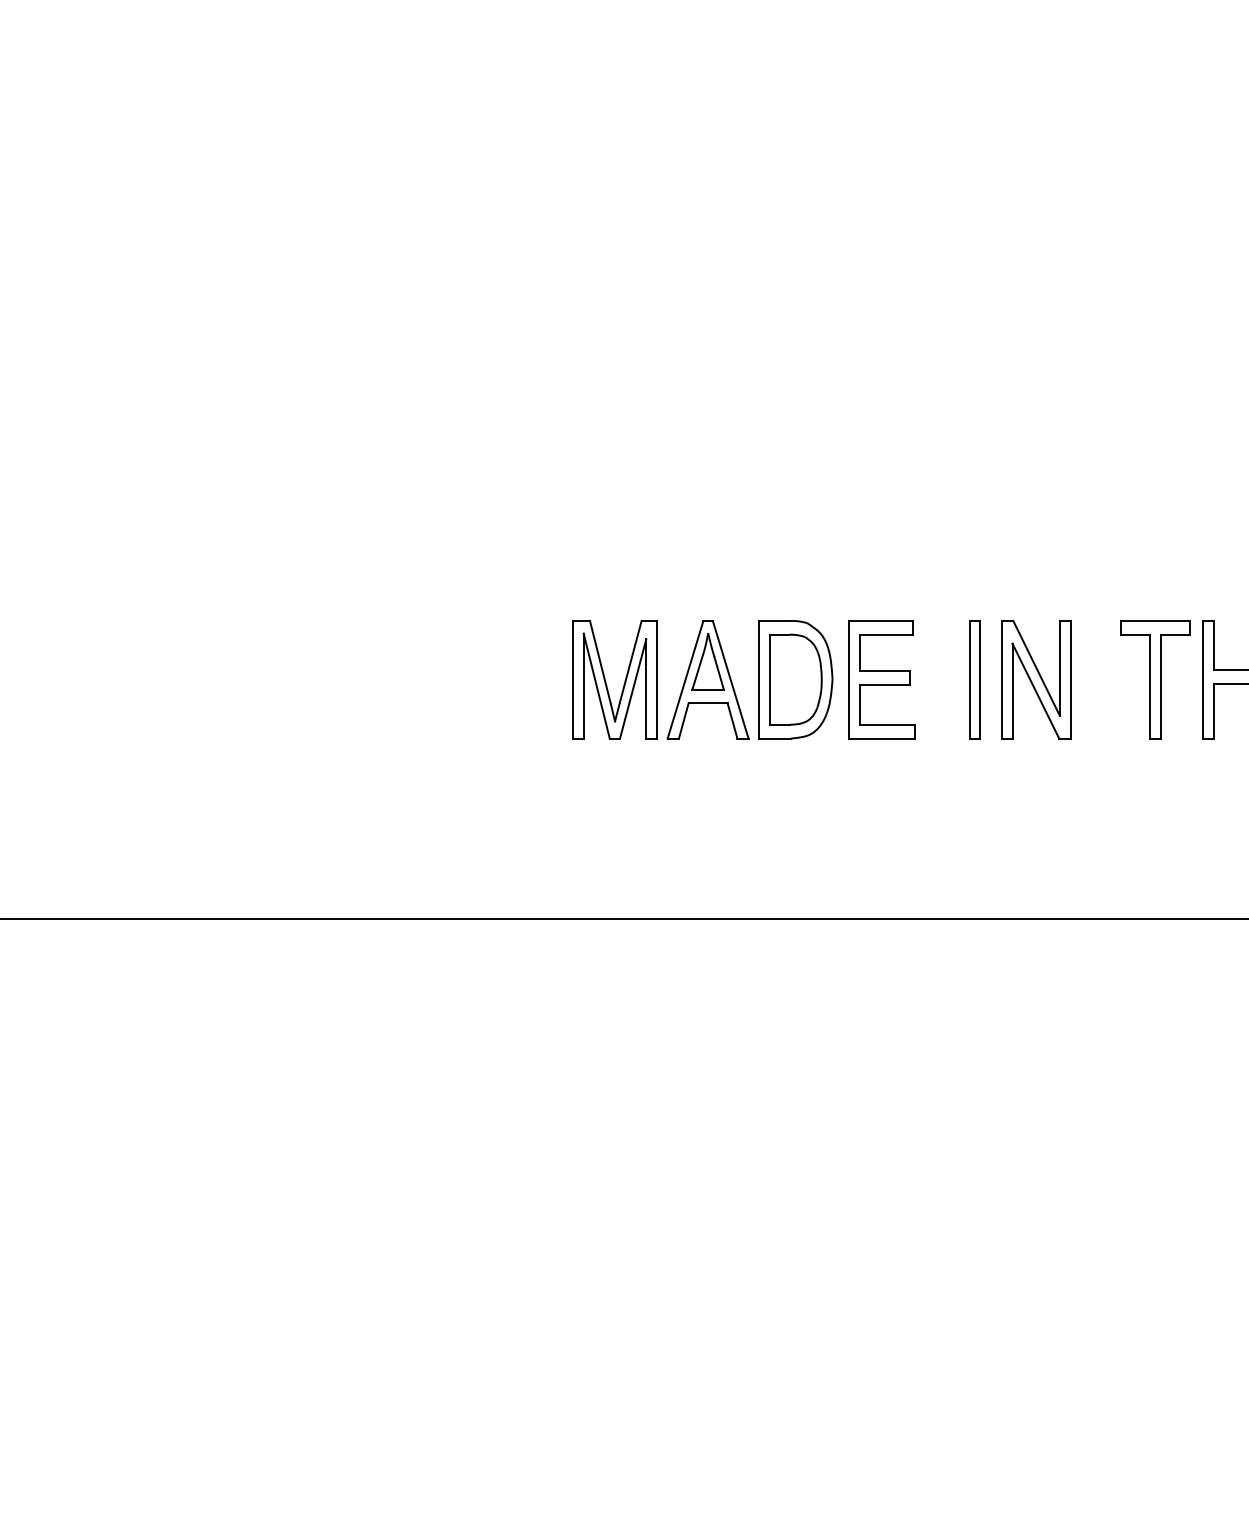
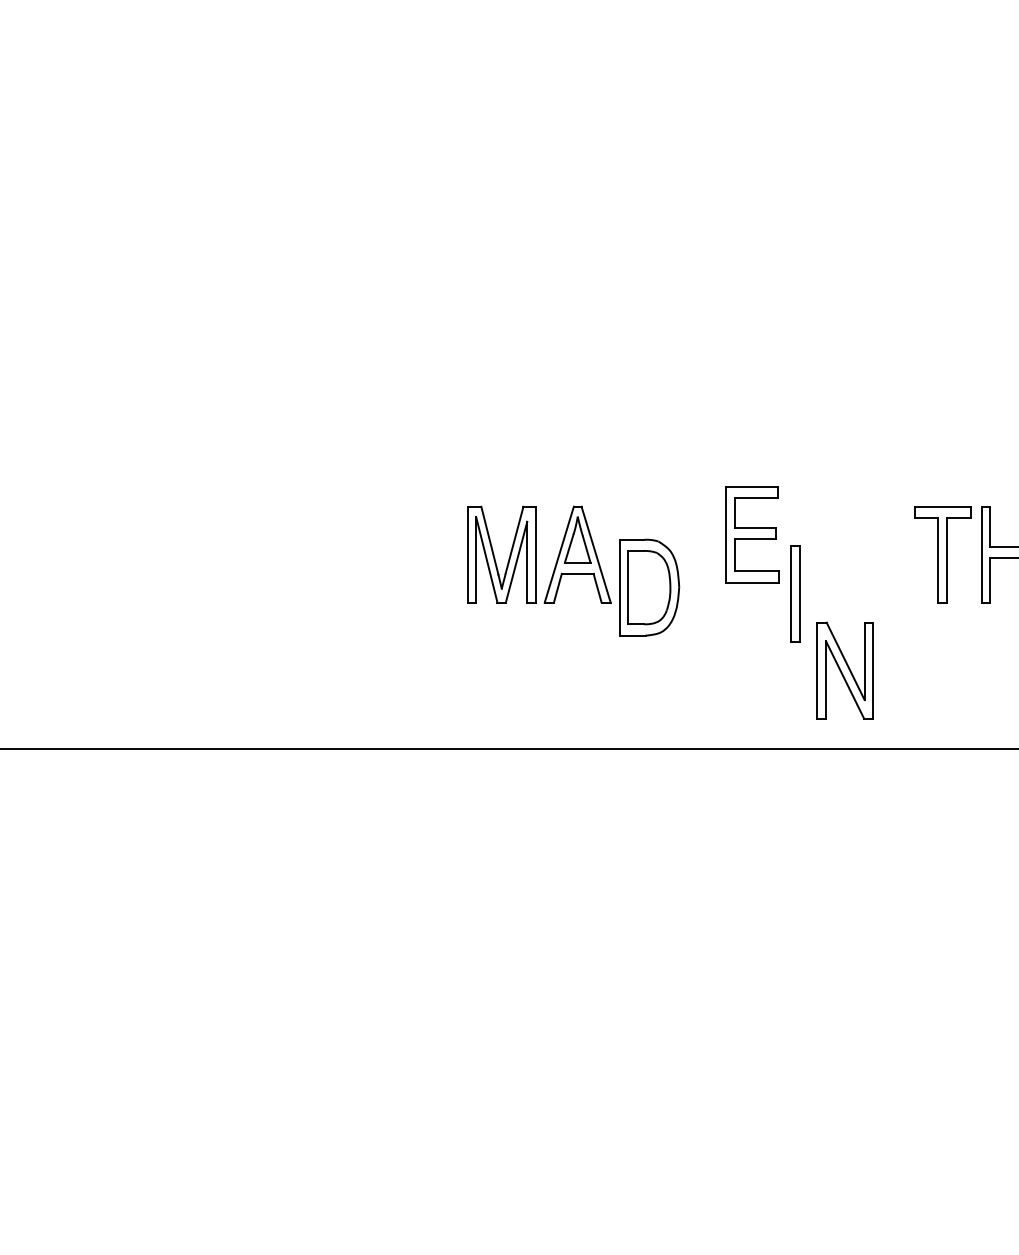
part: (796, 679) -> (649, 587), moved
part: (881, 679) -> (752, 534), moved
part: (975, 679) -> (795, 593), moved
part: (1035, 679) -> (844, 670), moved

